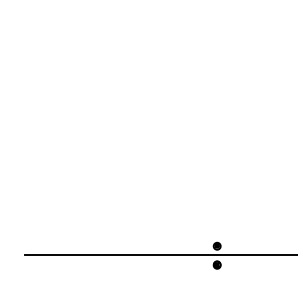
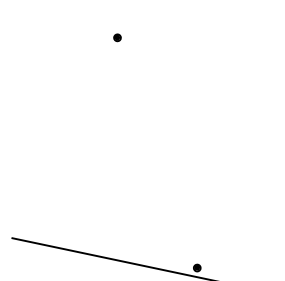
part: (87, 31) -> (116, 37), added

